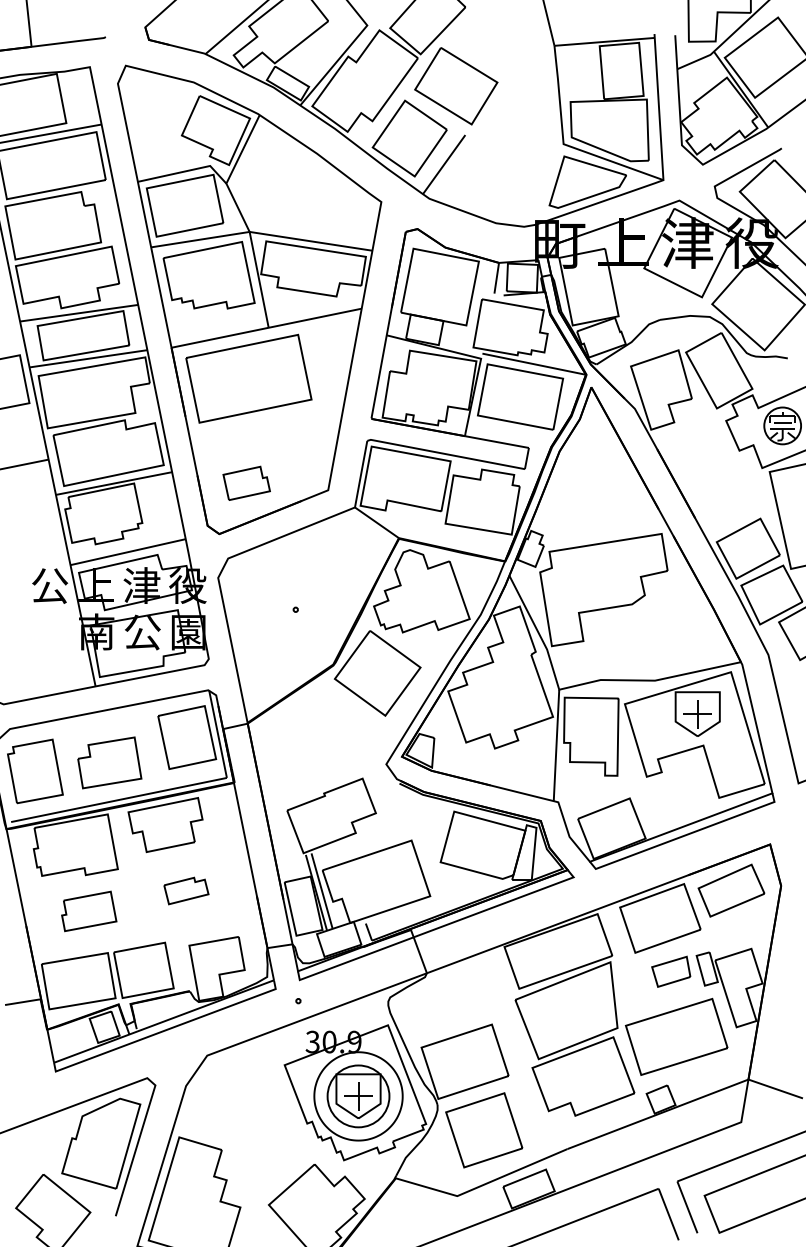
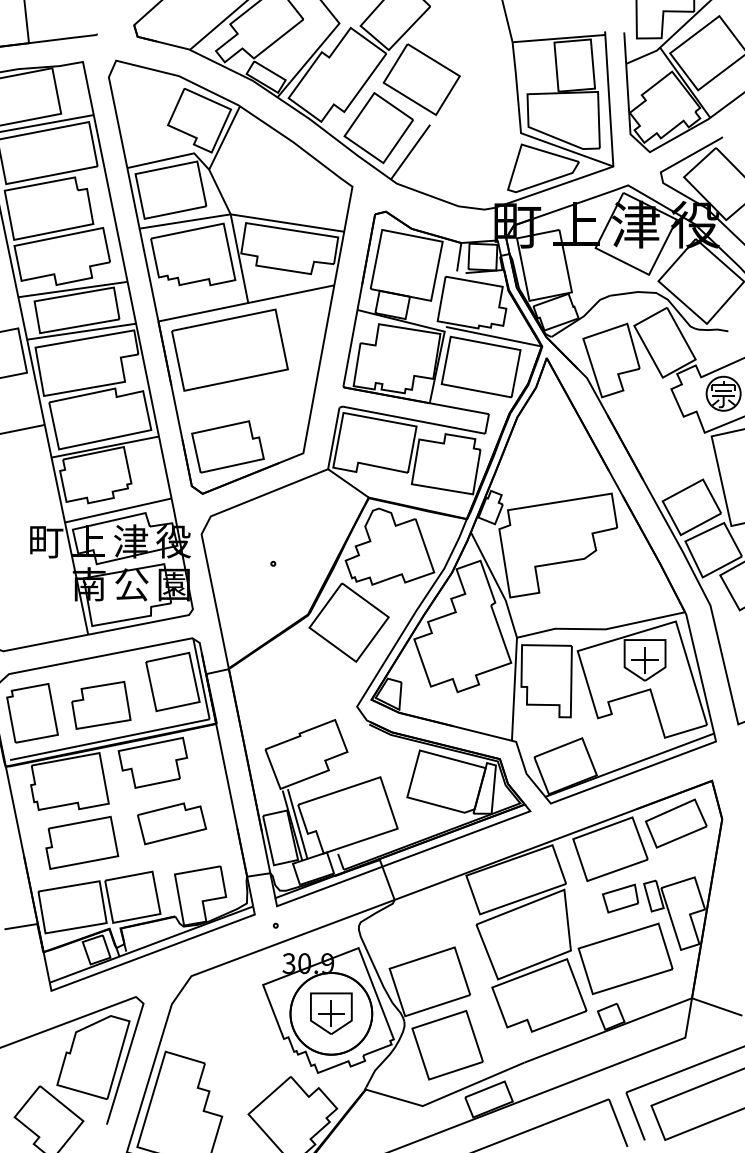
part: (246, 482) -> (227, 446), size x1.67
text: (50, 585) -> (46, 541), 公 -> 町
part: (186, 890) -> (172, 823), size x1.67
part: (89, 911) -> (82, 842), size x1.43
circle: (358, 1096) -> (331, 1013), size x1.43

